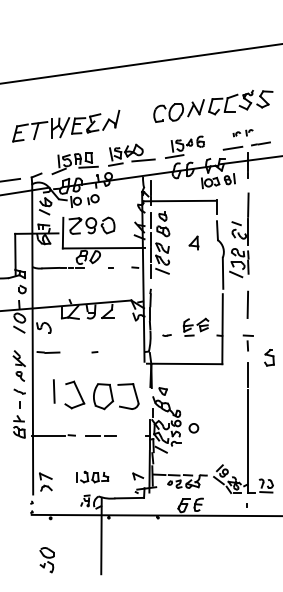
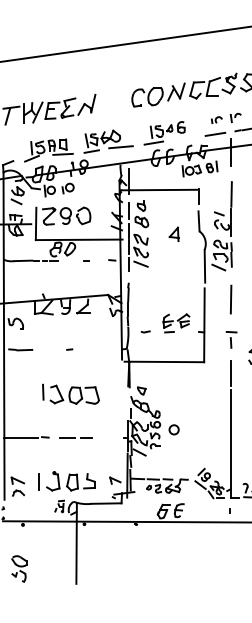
part: (242, 132) -> (225, 117), size x1.43
part: (95, 394) -> (70, 394), size x0.62
part: (92, 476) -> (67, 480), size x1.67

